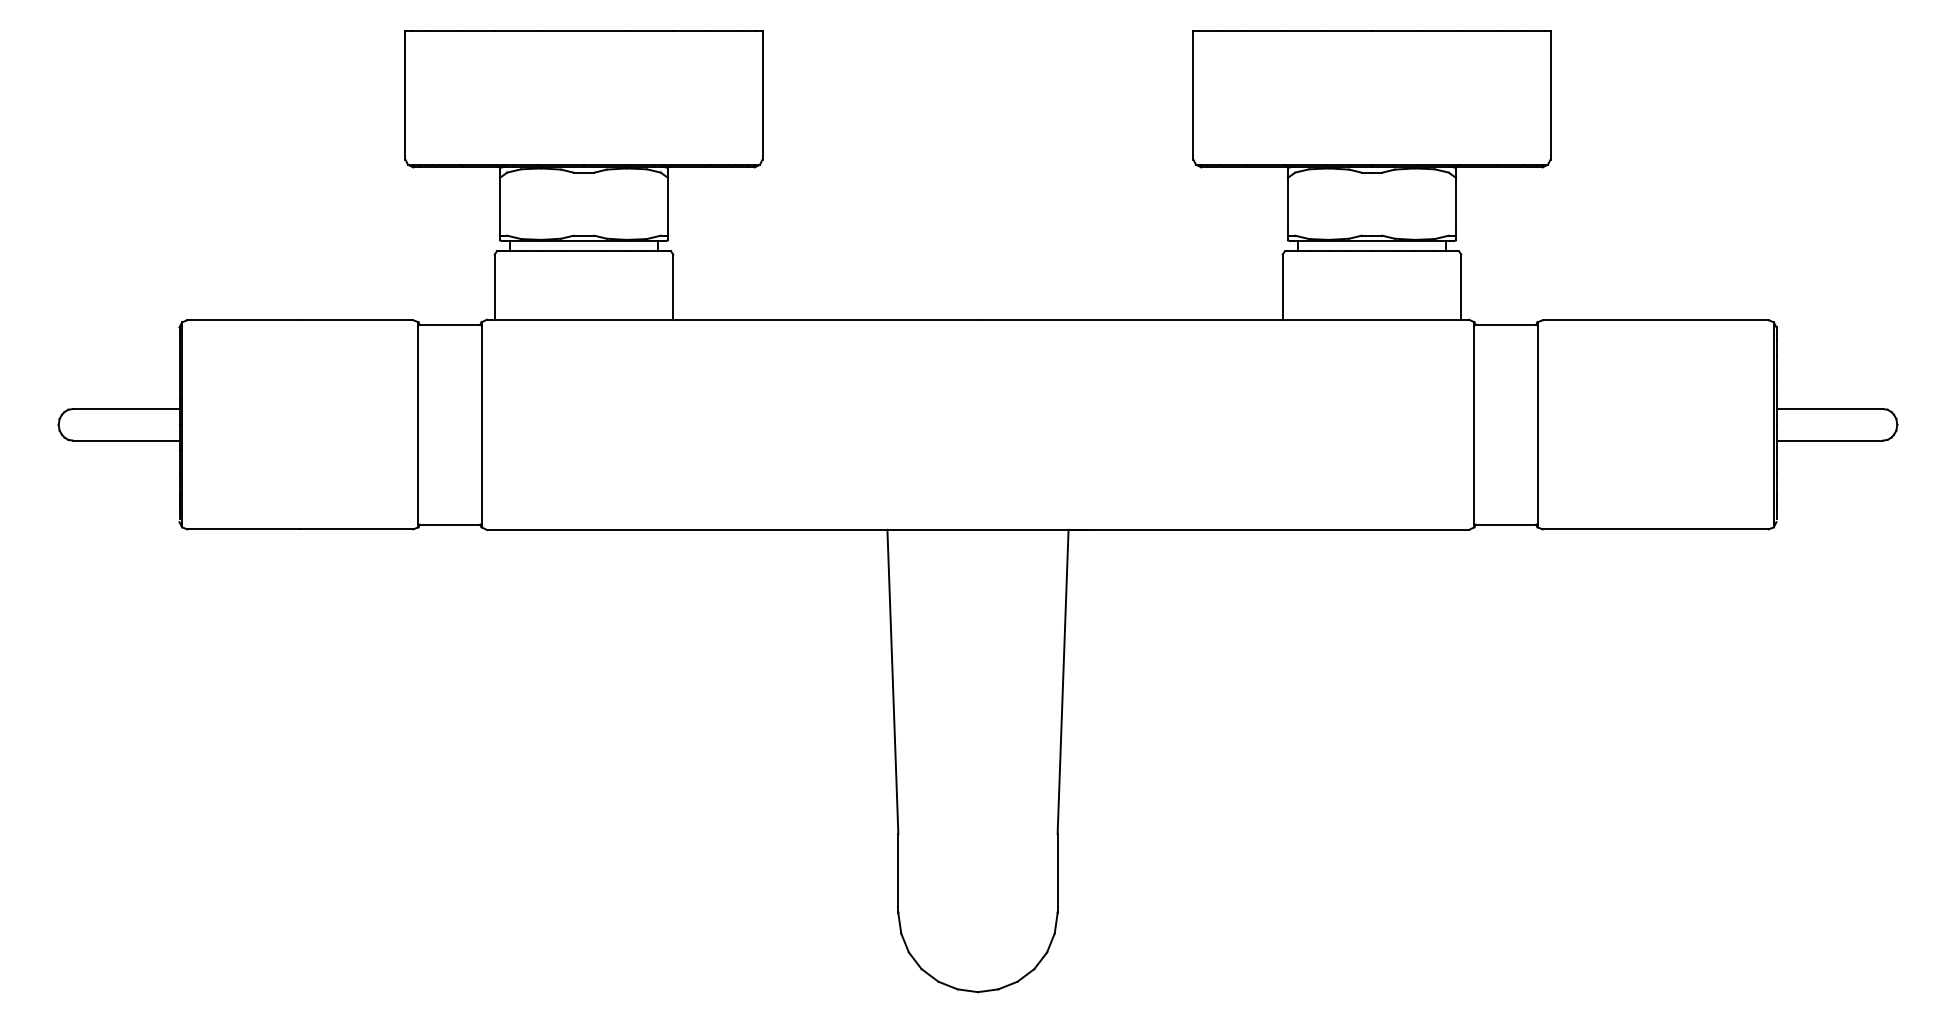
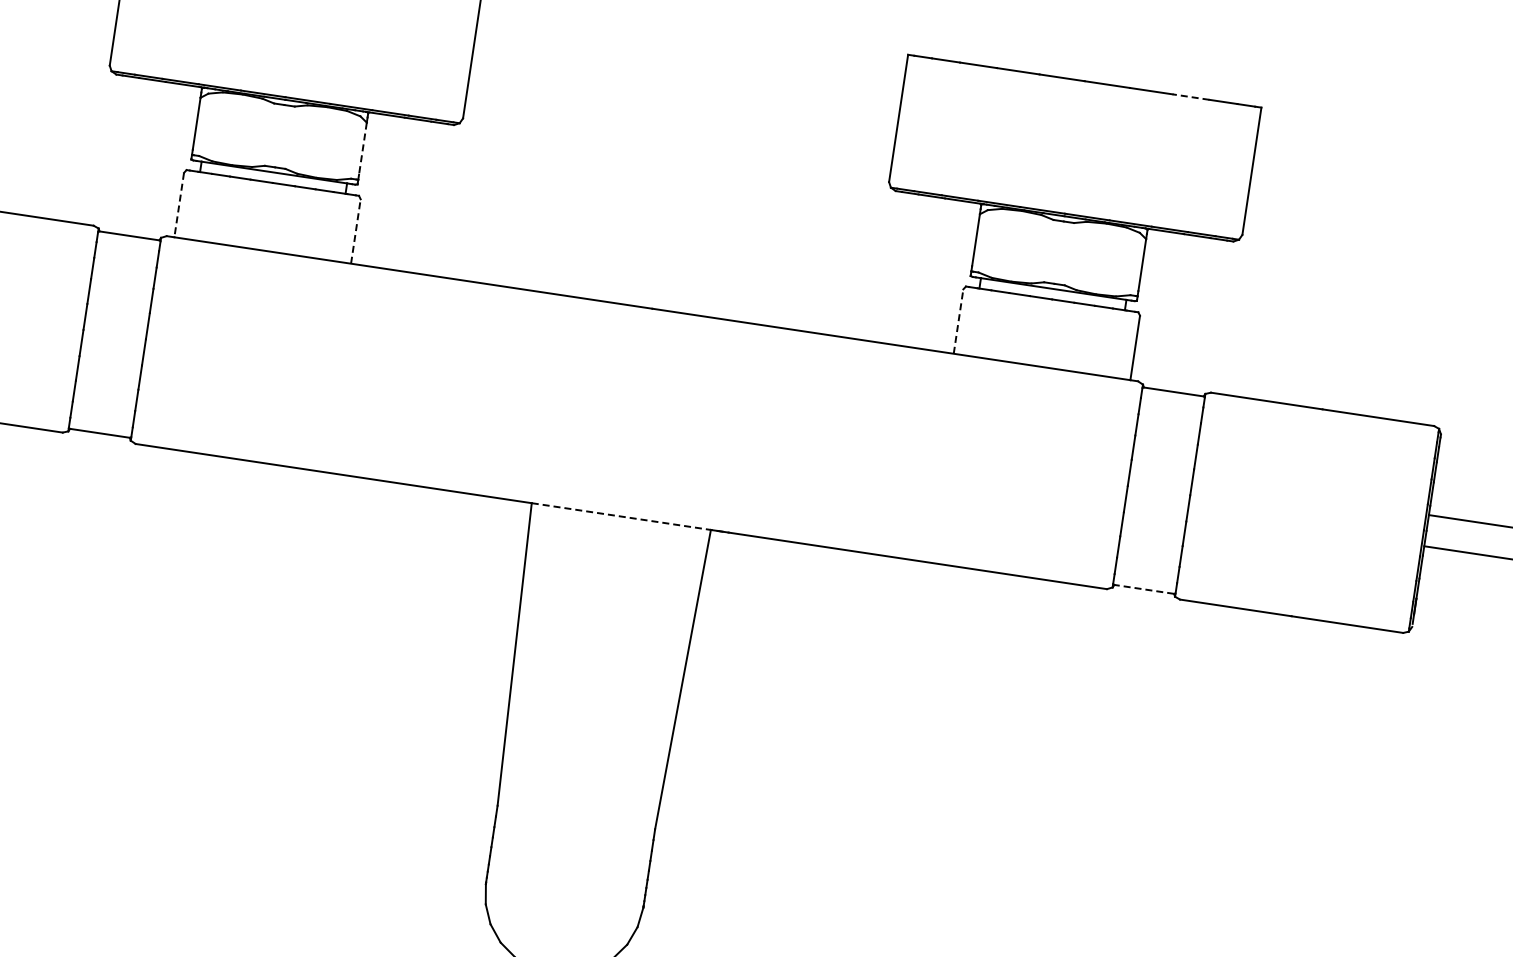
line: (1479, 30) -> (1191, 96), solid -> dashed
line: (668, 204) -> (363, 149), solid -> dashed
line: (494, 287) -> (178, 205), solid -> dashed
line: (673, 287) -> (356, 231), solid -> dashed
line: (1282, 287) -> (958, 321), solid -> dashed
line: (1505, 524) -> (1143, 589), solid -> dashed
line: (988, 529) -> (631, 517), solid -> dashed

